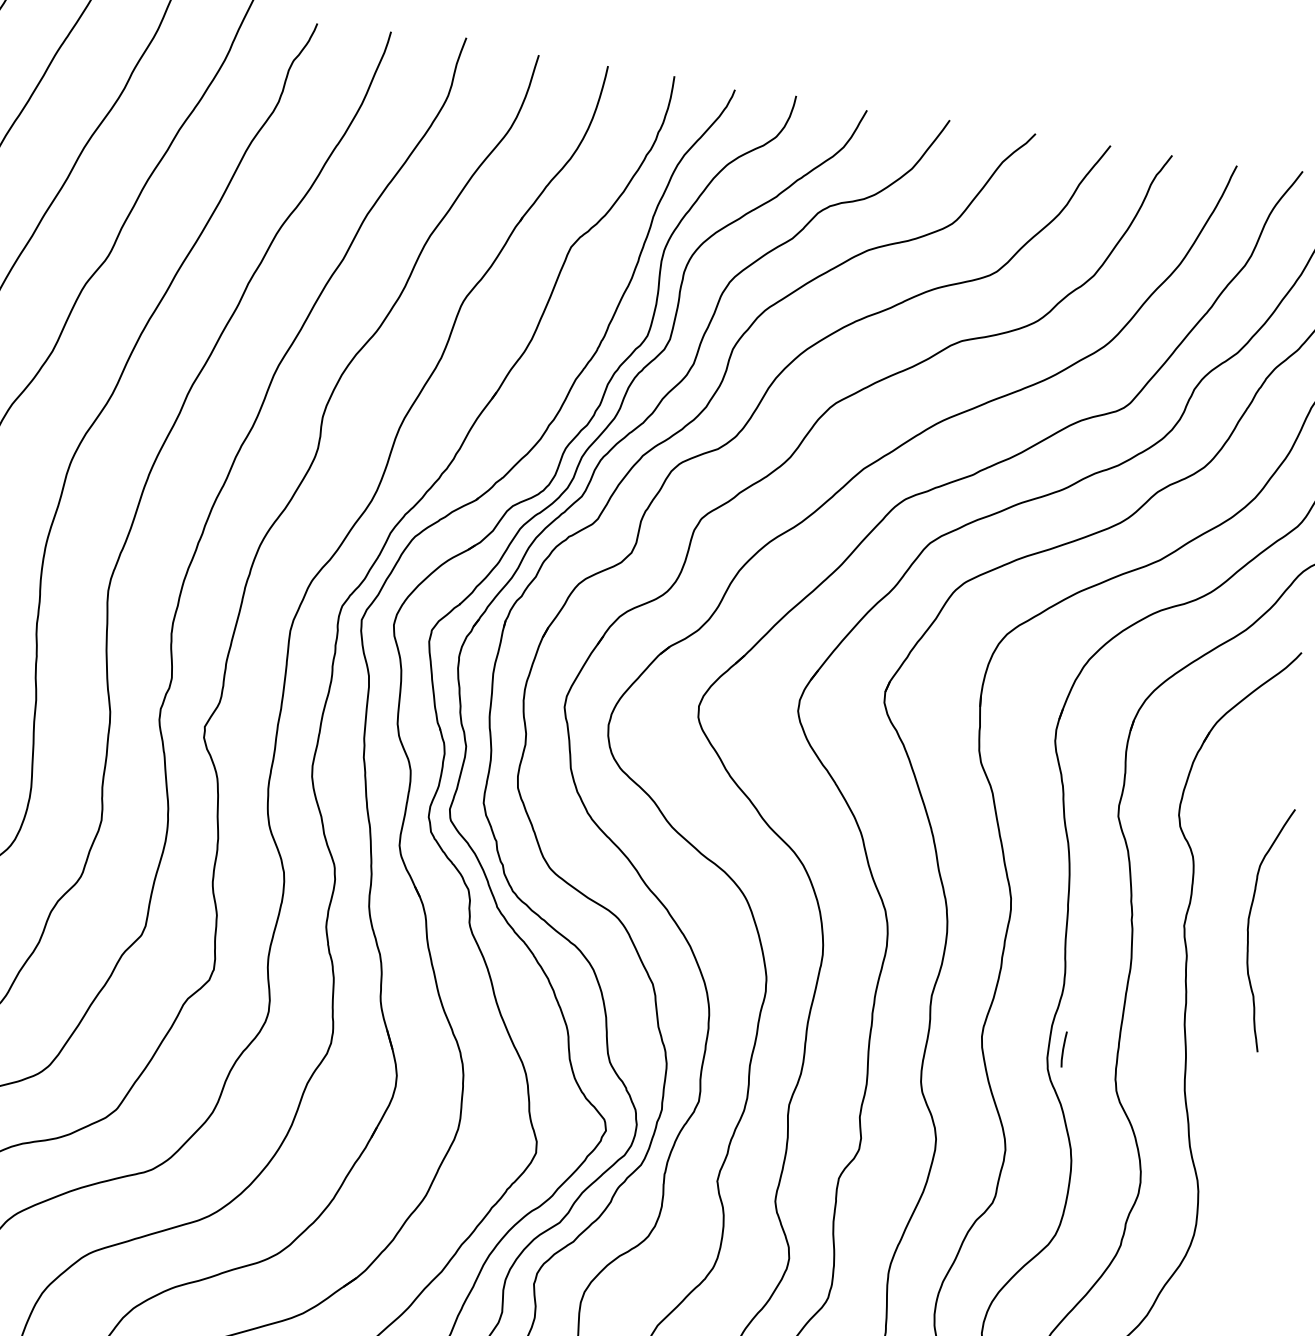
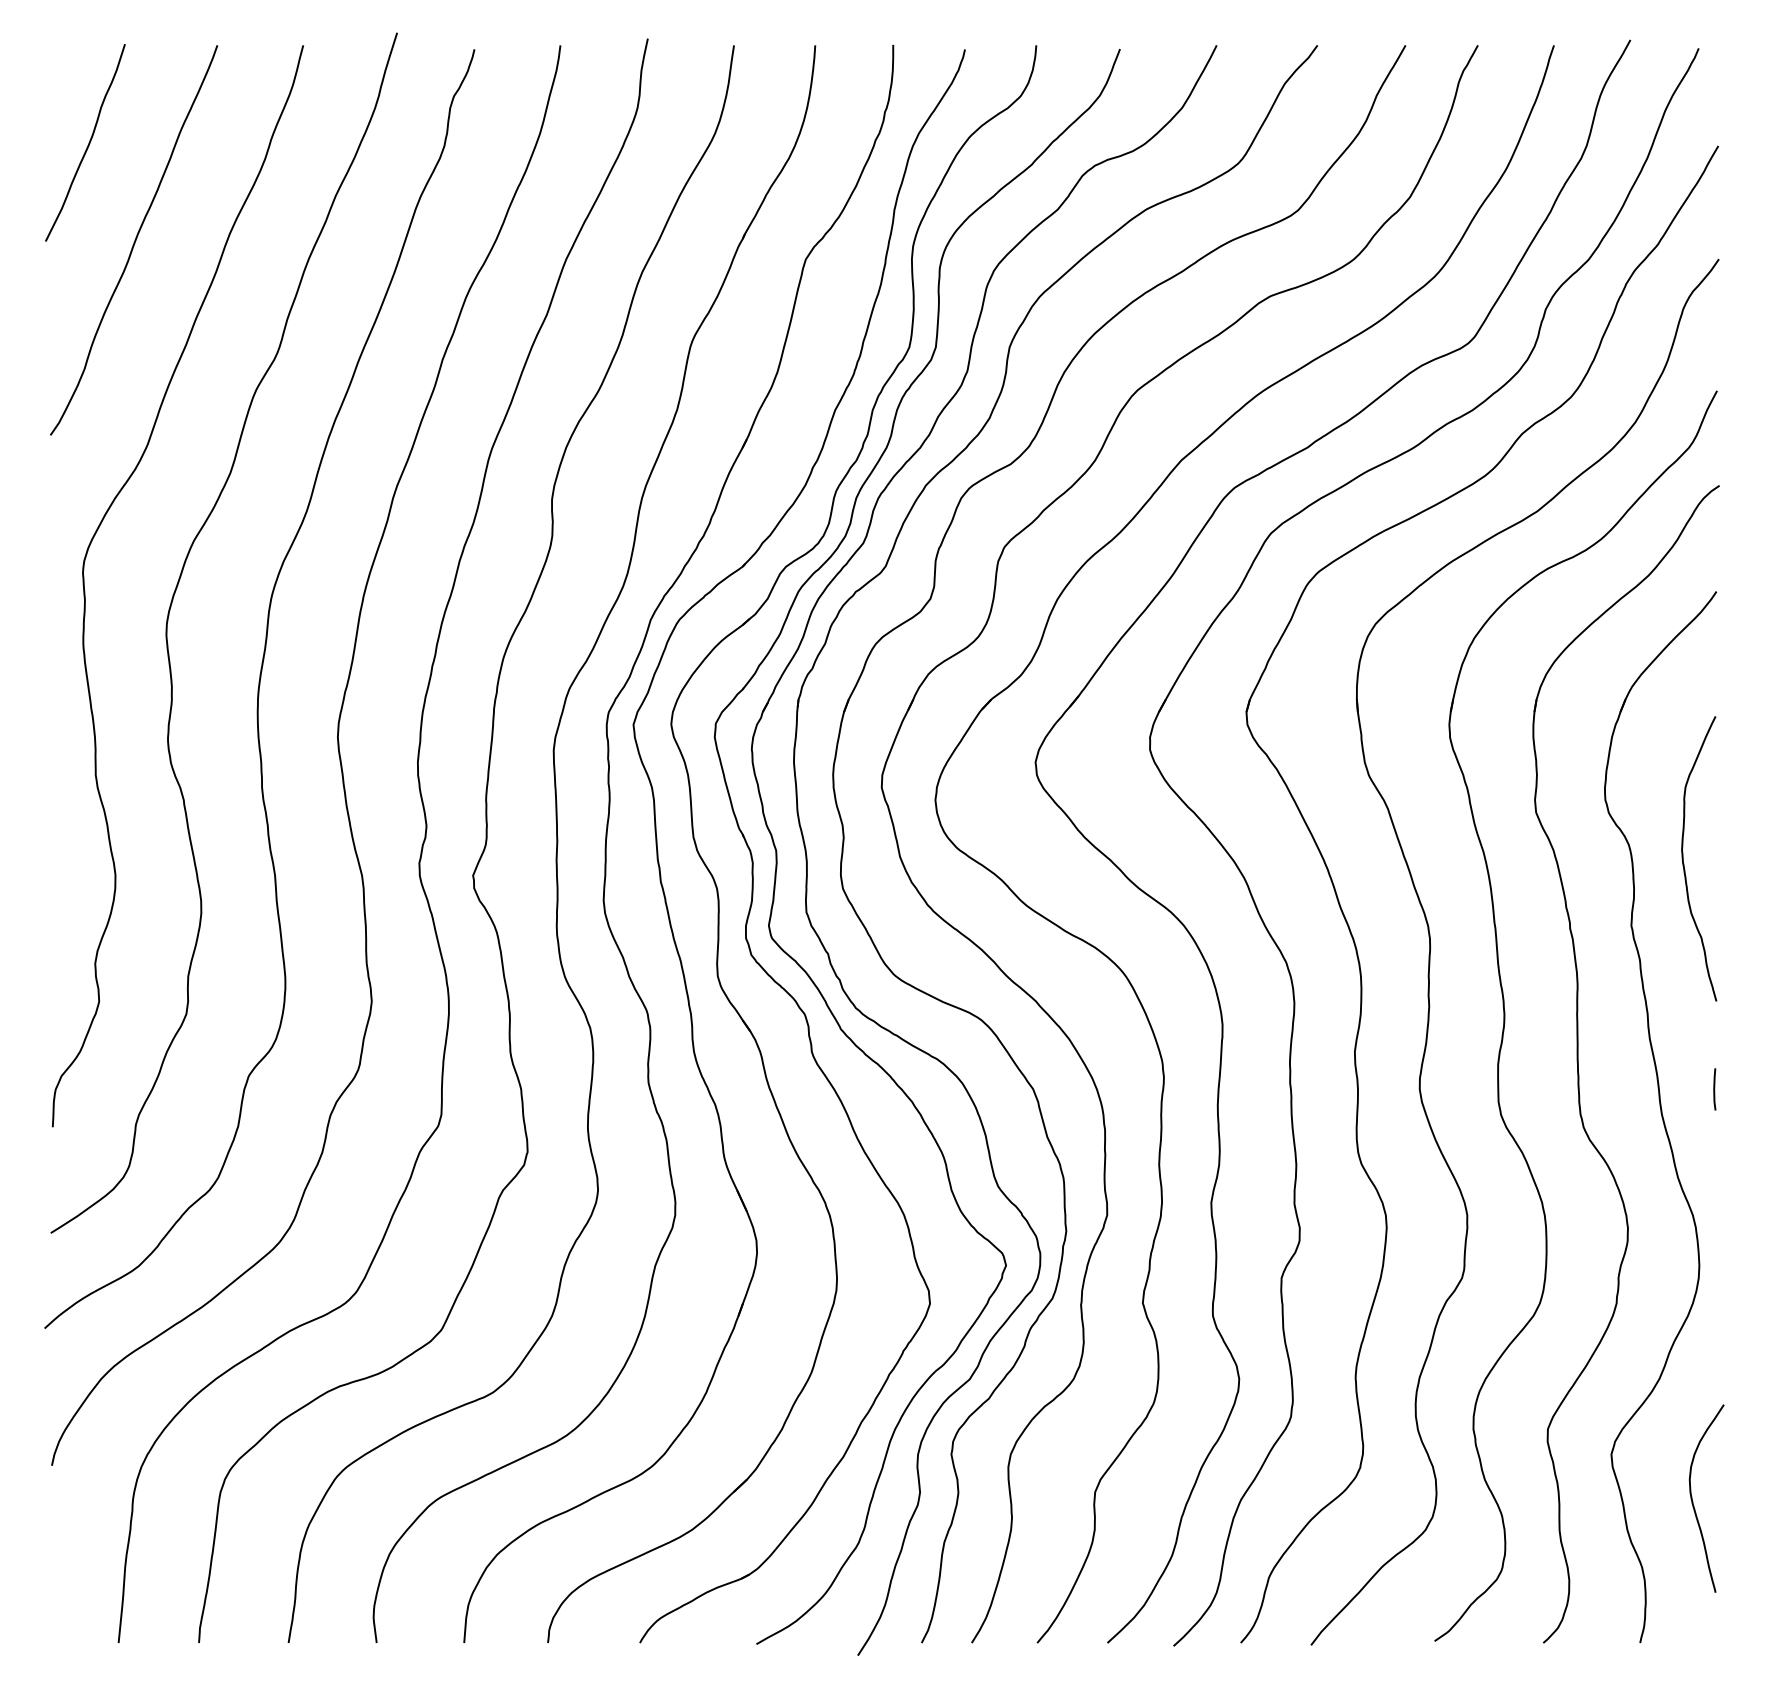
curve: (1248, 930) -> (1684, 863), moved
line: (1063, 1049) -> (1714, 1089), moved

